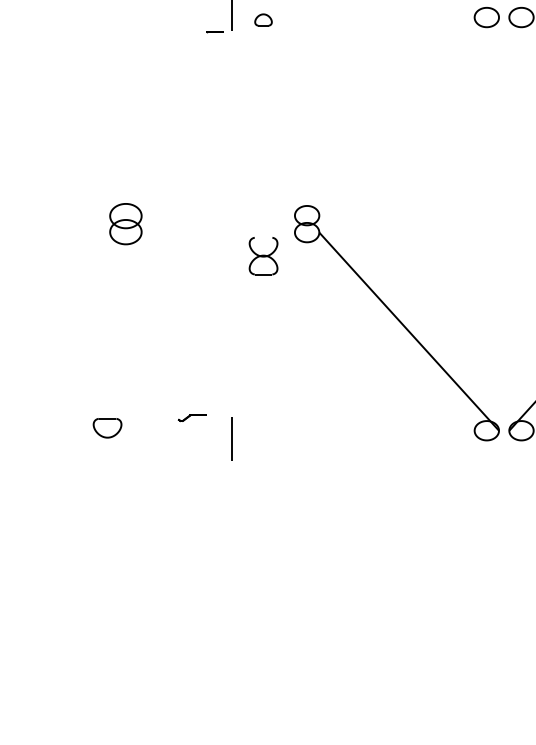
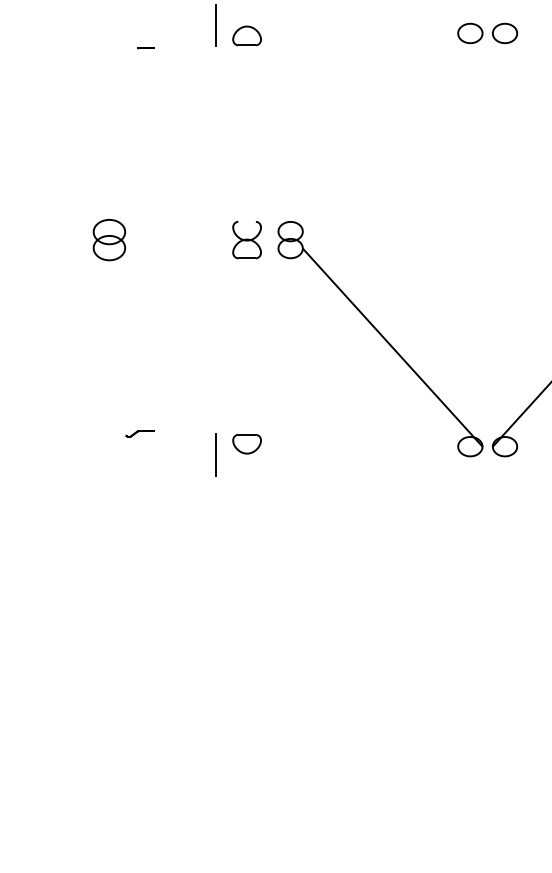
part: (262, 19) -> (246, 35), size x1.67
line: (214, 32) -> (145, 48), moved
part: (262, 255) -> (246, 239), moved
part: (191, 417) -> (139, 433), moved
part: (106, 428) -> (246, 444), moved

